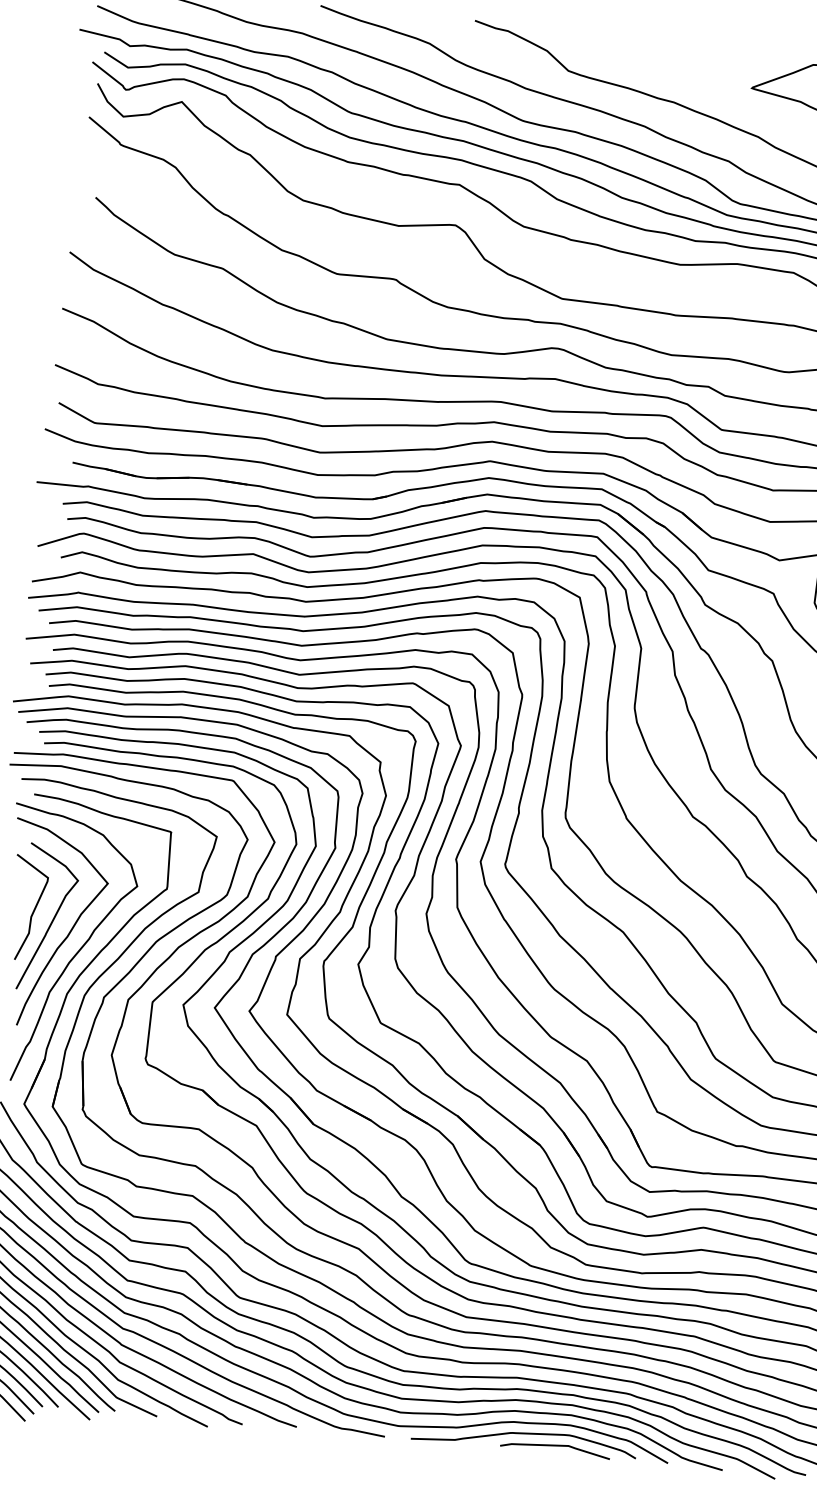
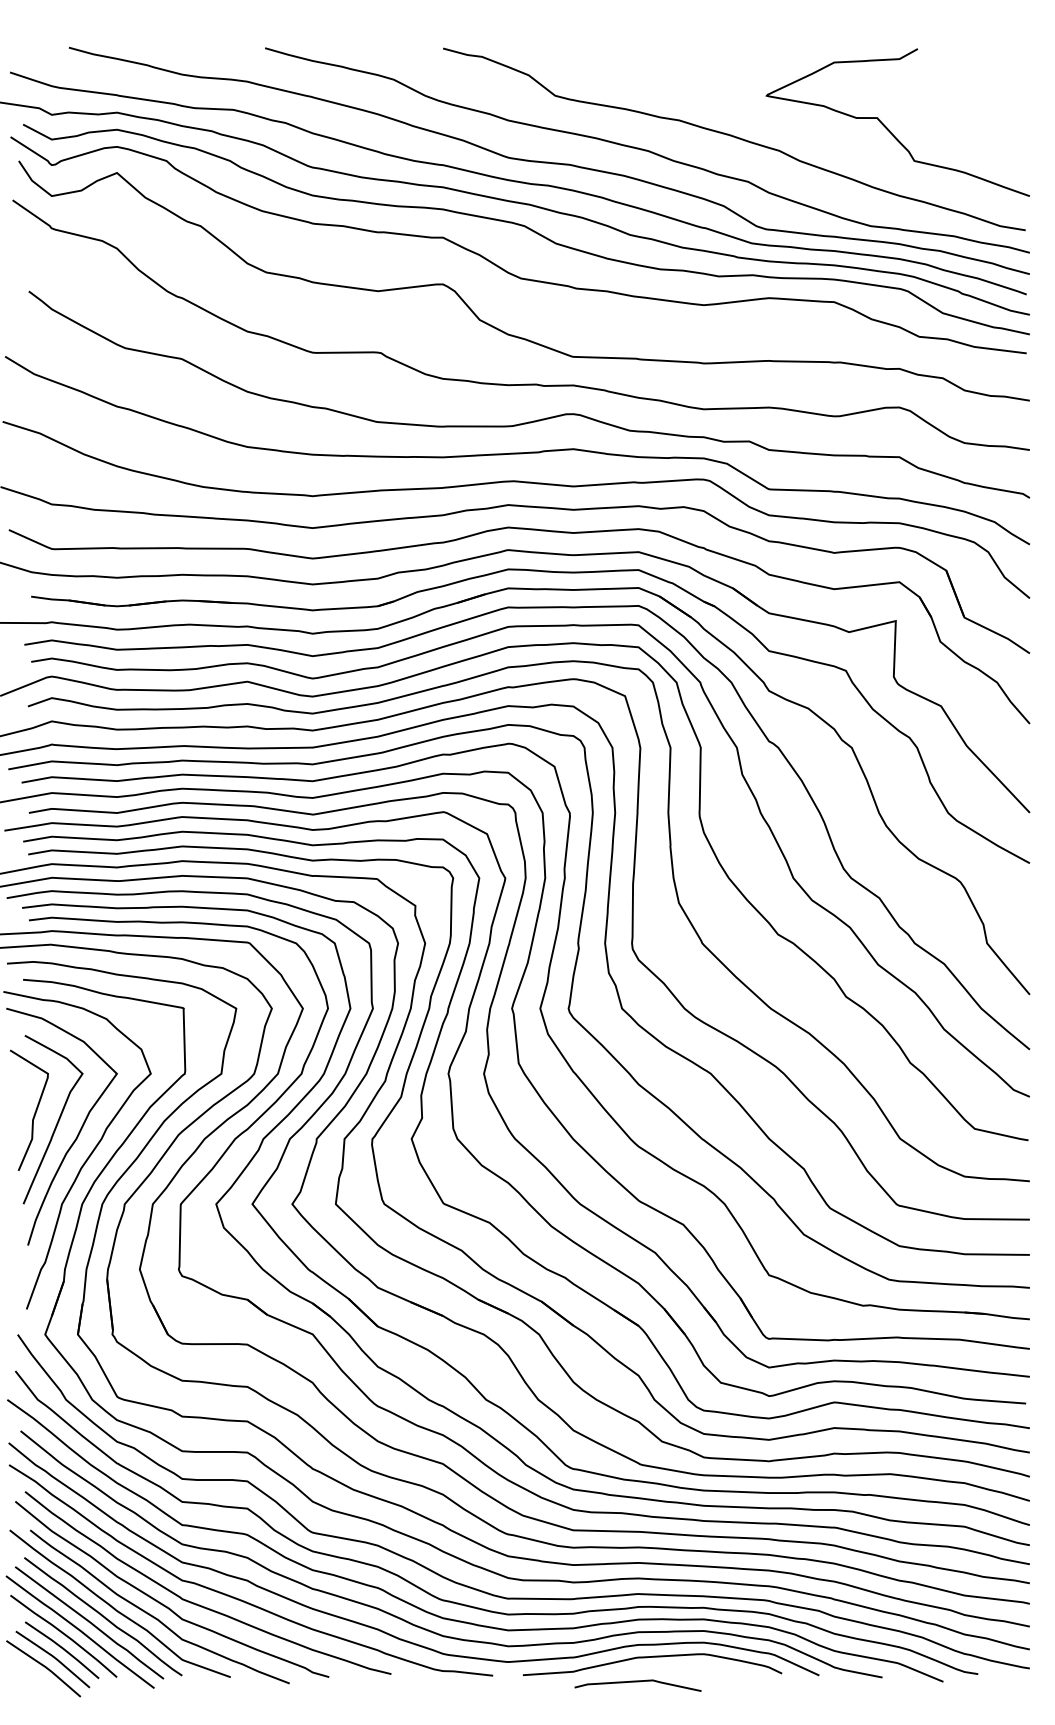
curve: (555, 1446) -> (637, 1682), moved

